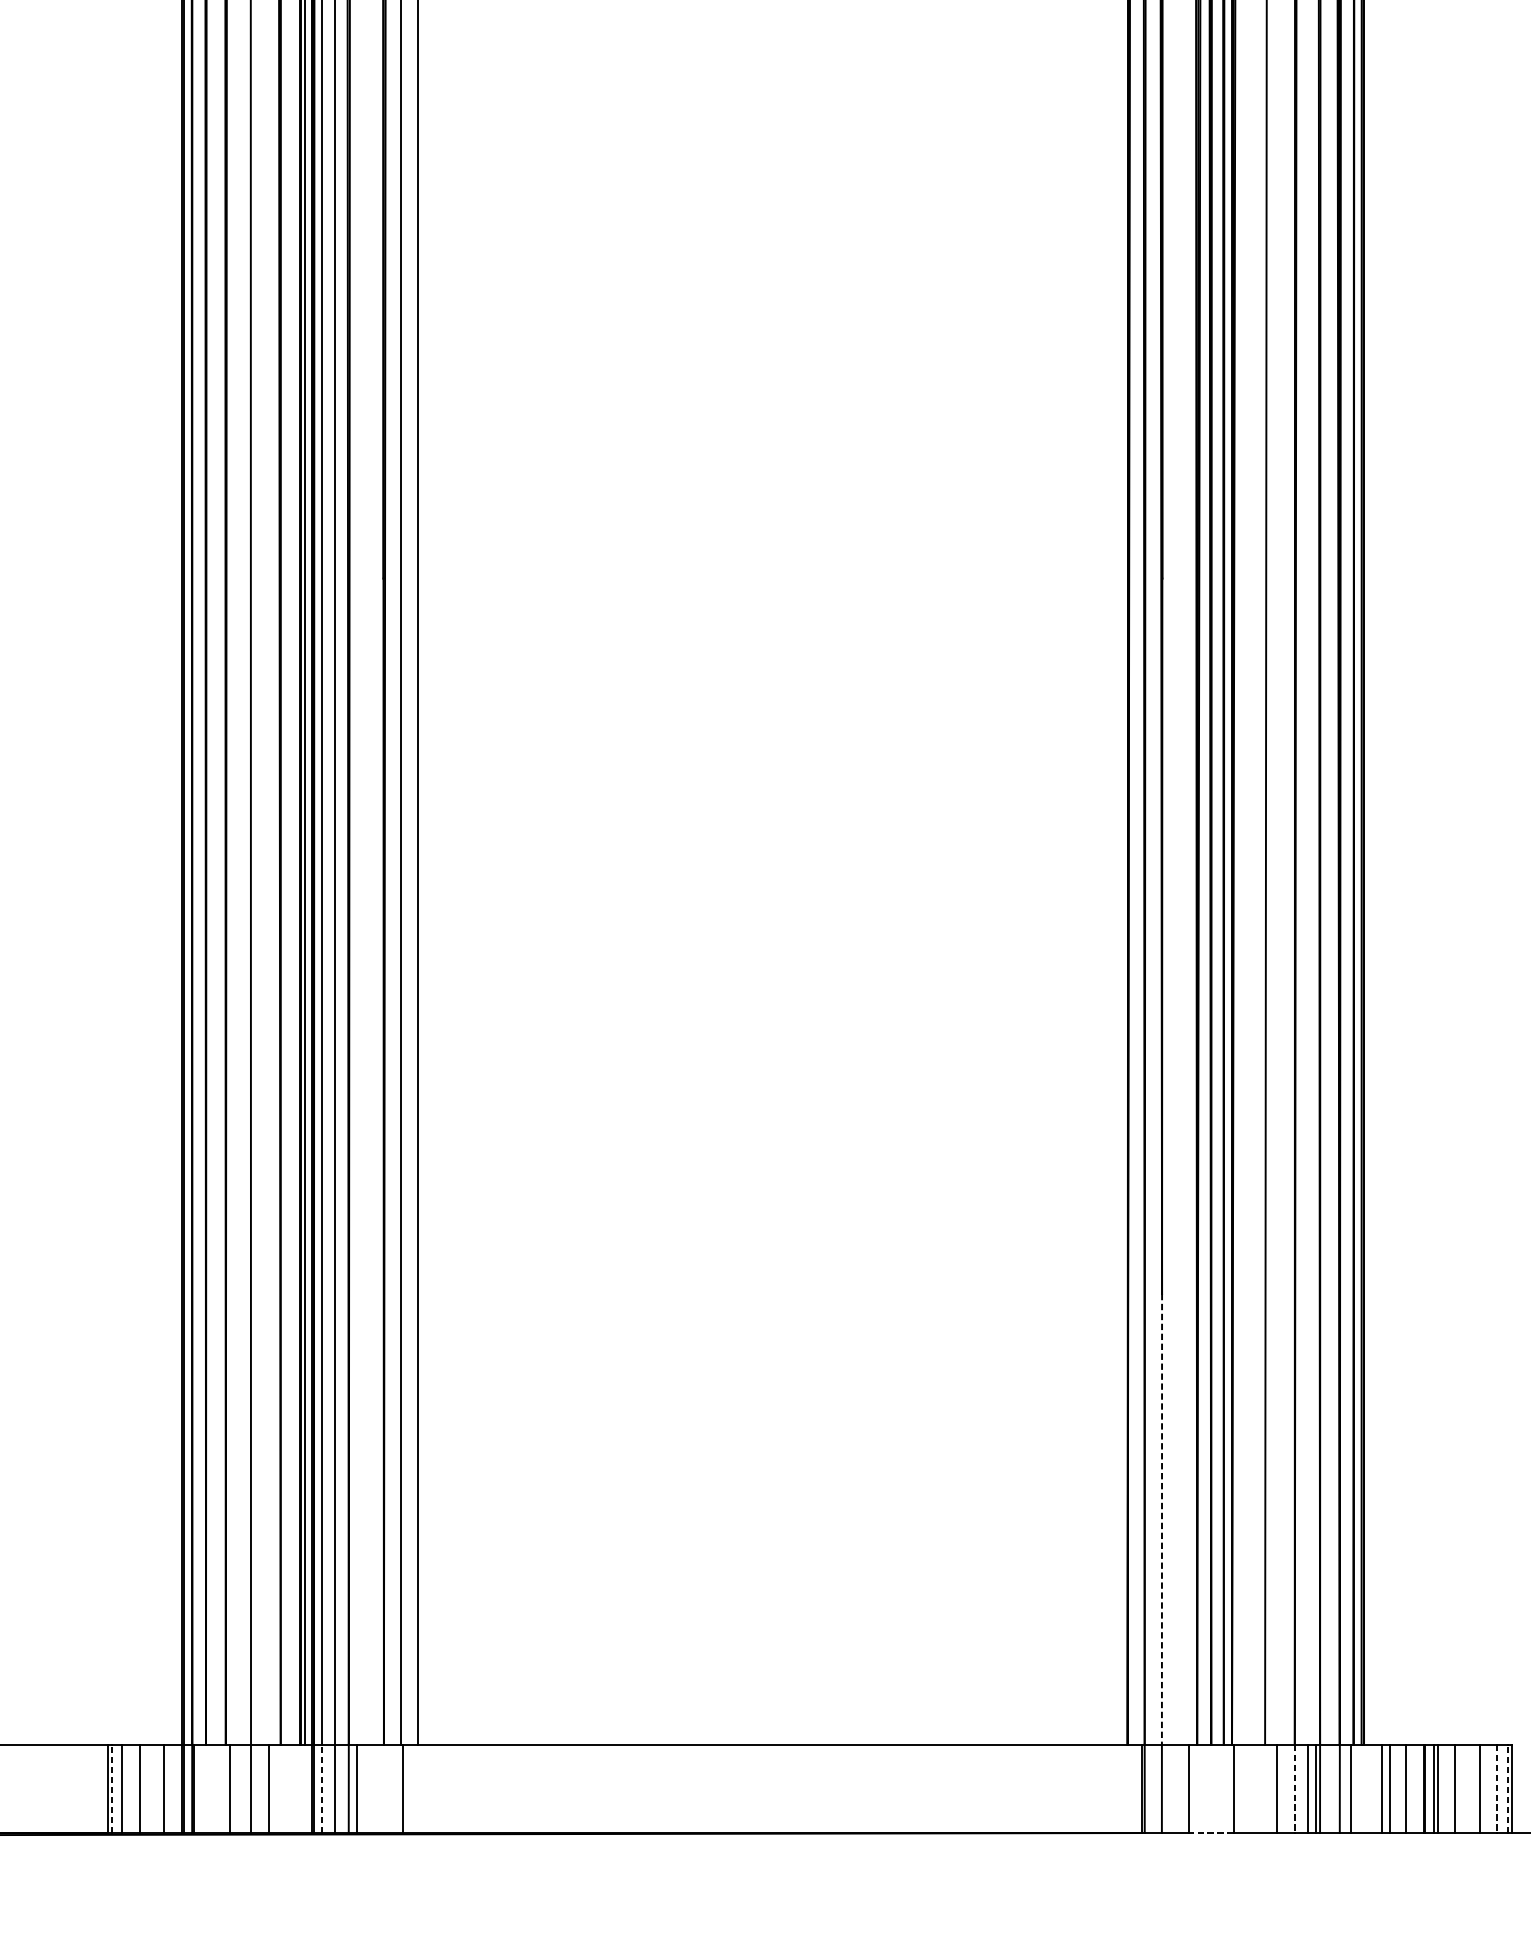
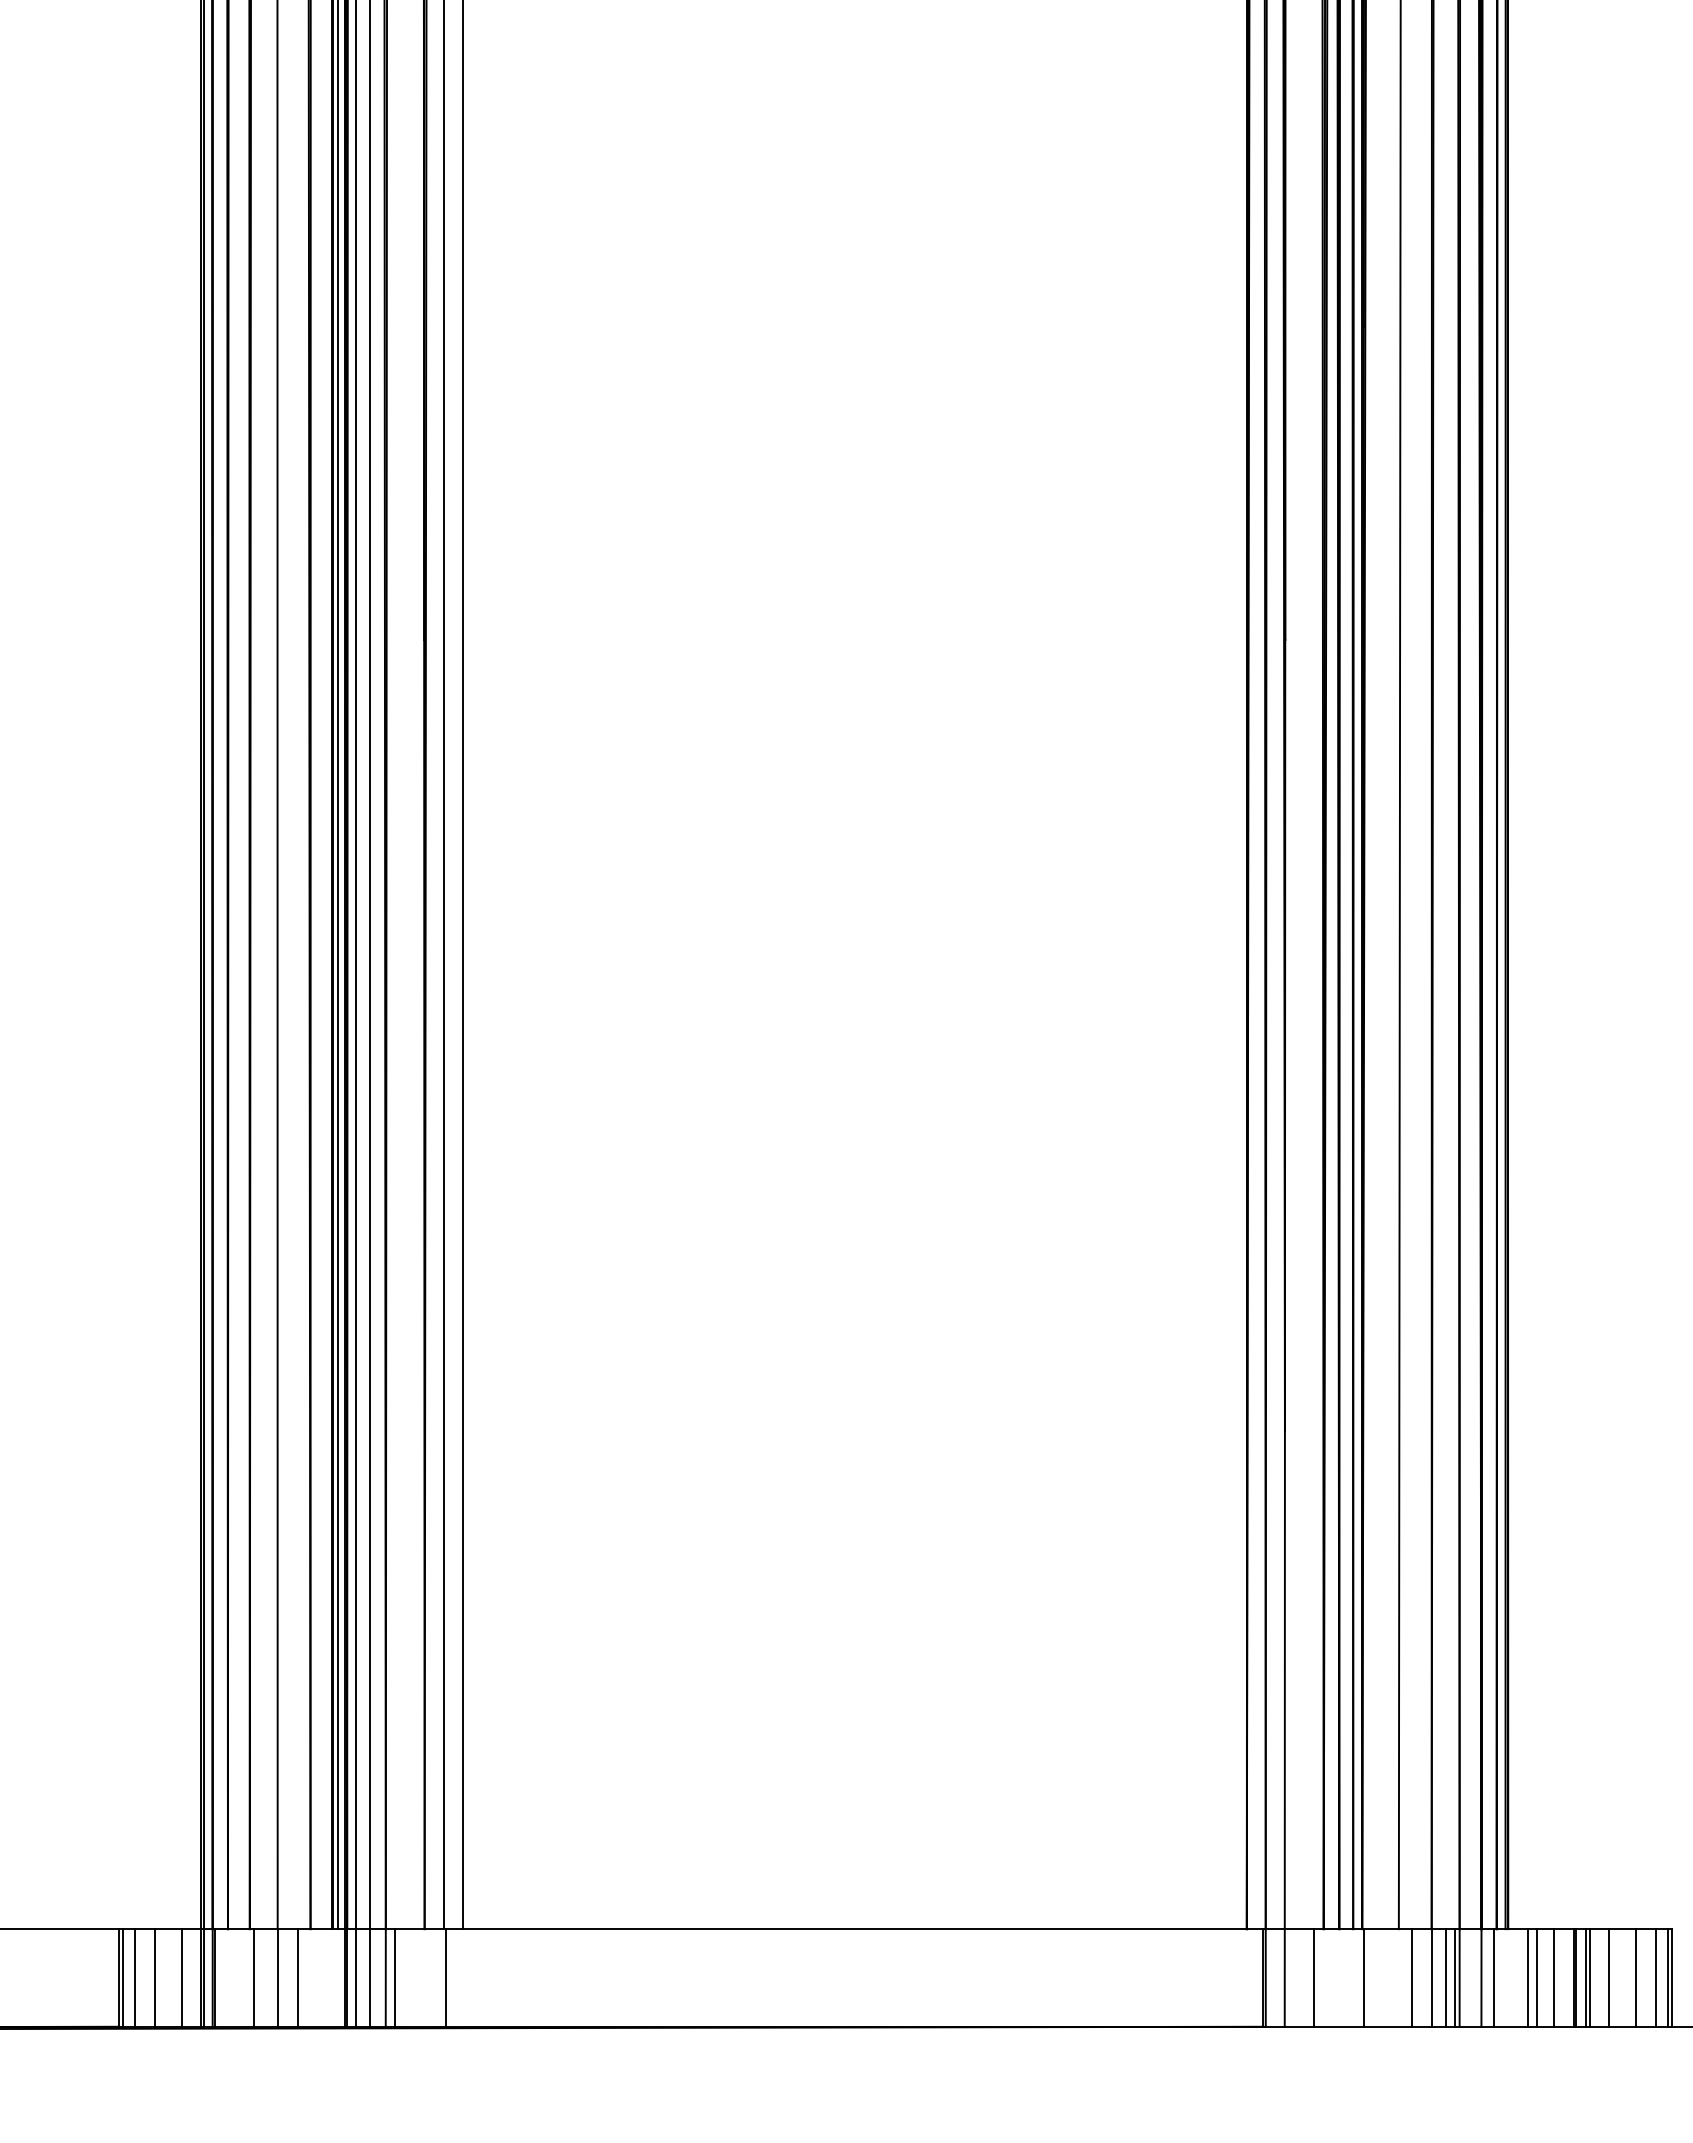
line: (1161, 1519) -> (1284, 1680), dashed -> solid
line: (111, 1788) -> (123, 1977), dashed -> solid
line: (322, 1788) -> (356, 1977), dashed -> solid
line: (1294, 1788) -> (1431, 1977), dashed -> solid
line: (1497, 1788) -> (1655, 1977), dashed -> solid
line: (1508, 1788) -> (1667, 1977), dashed -> solid
line: (1211, 1832) -> (1339, 2026), dashed -> solid

